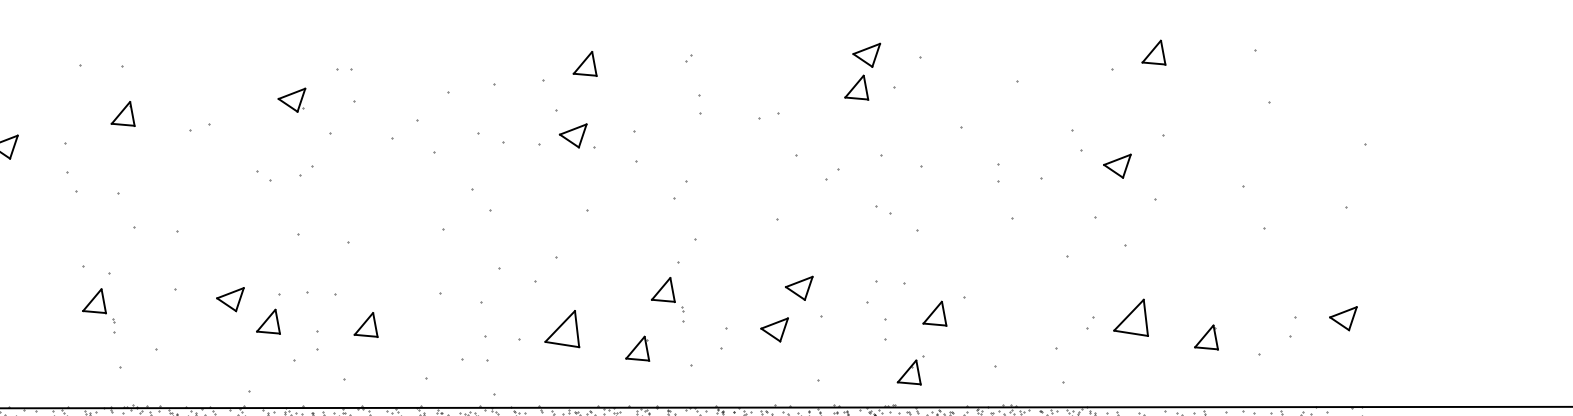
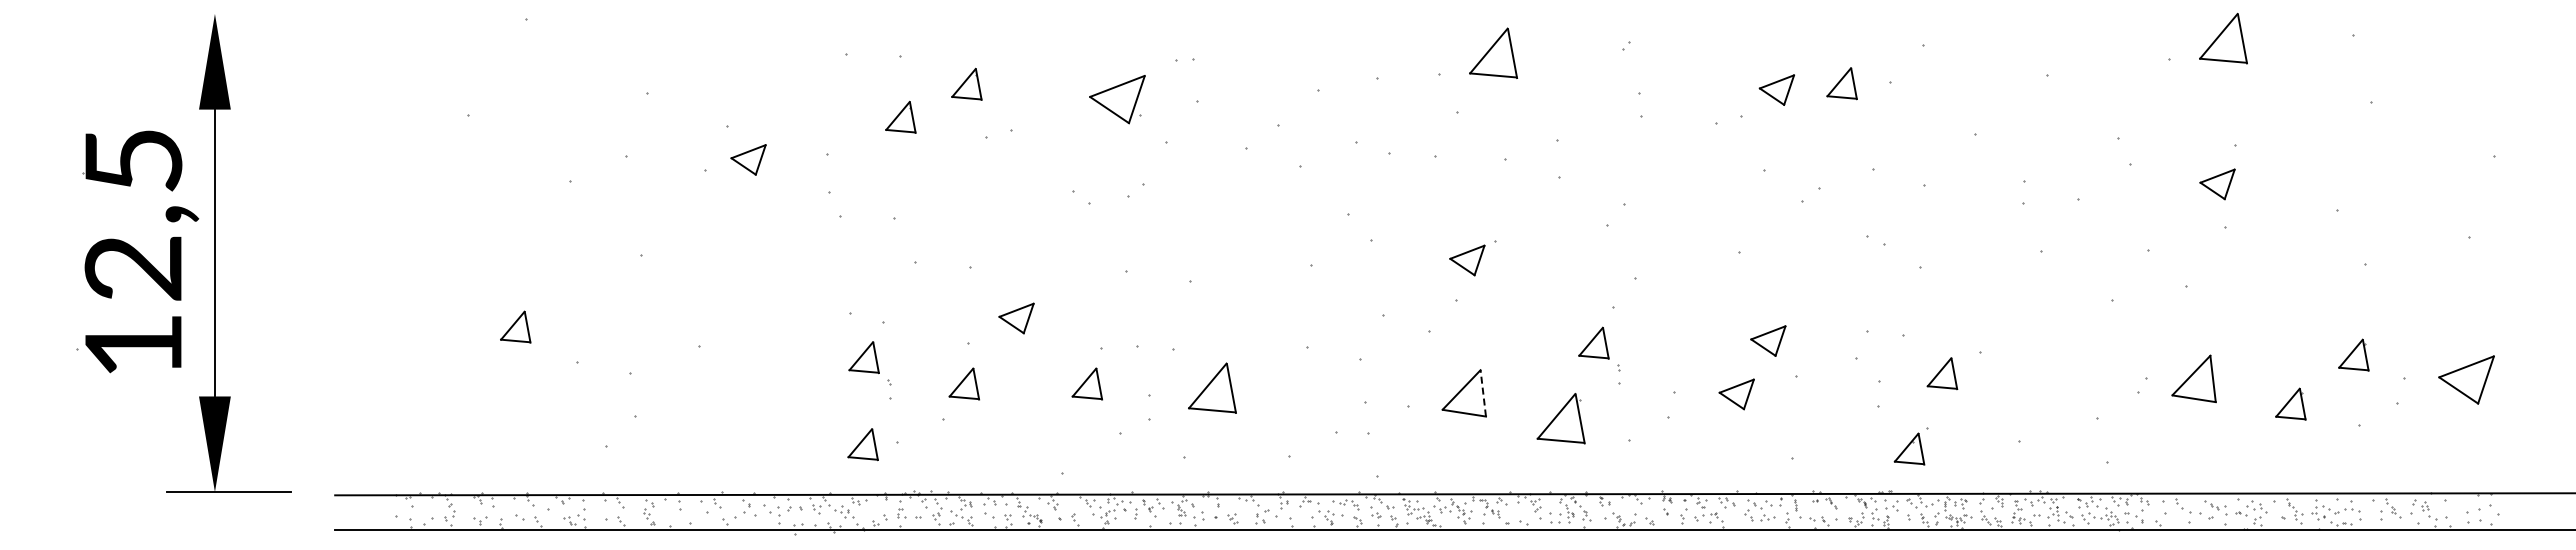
part: (1154, 52) -> (2223, 38), size x1.6
part: (866, 54) -> (1776, 89), moved
part: (585, 63) -> (1493, 52), size x1.6
part: (174, 87) -> (966, 83), added
part: (291, 100) -> (1117, 99), size x1.6
part: (573, 135) -> (1467, 260), moved
part: (1117, 166) -> (2217, 184), moved
part: (1255, 298) -> (2353, 354), added
part: (230, 299) -> (1016, 318), moved
part: (1343, 318) -> (2466, 379), size x1.6
part: (171, 321) -> (963, 383), added
part: (366, 324) -> (1212, 387), size x1.6
line: (577, 328) -> (1483, 392), solid -> dashed
part: (637, 348) -> (1560, 418), size x1.6
part: (93, 368) -> (862, 444), added

